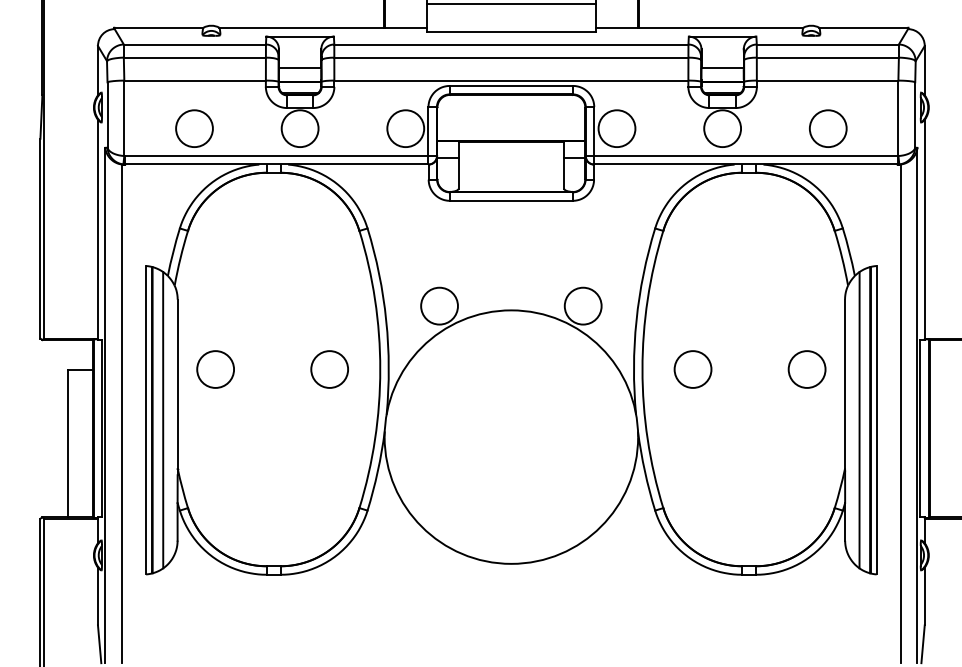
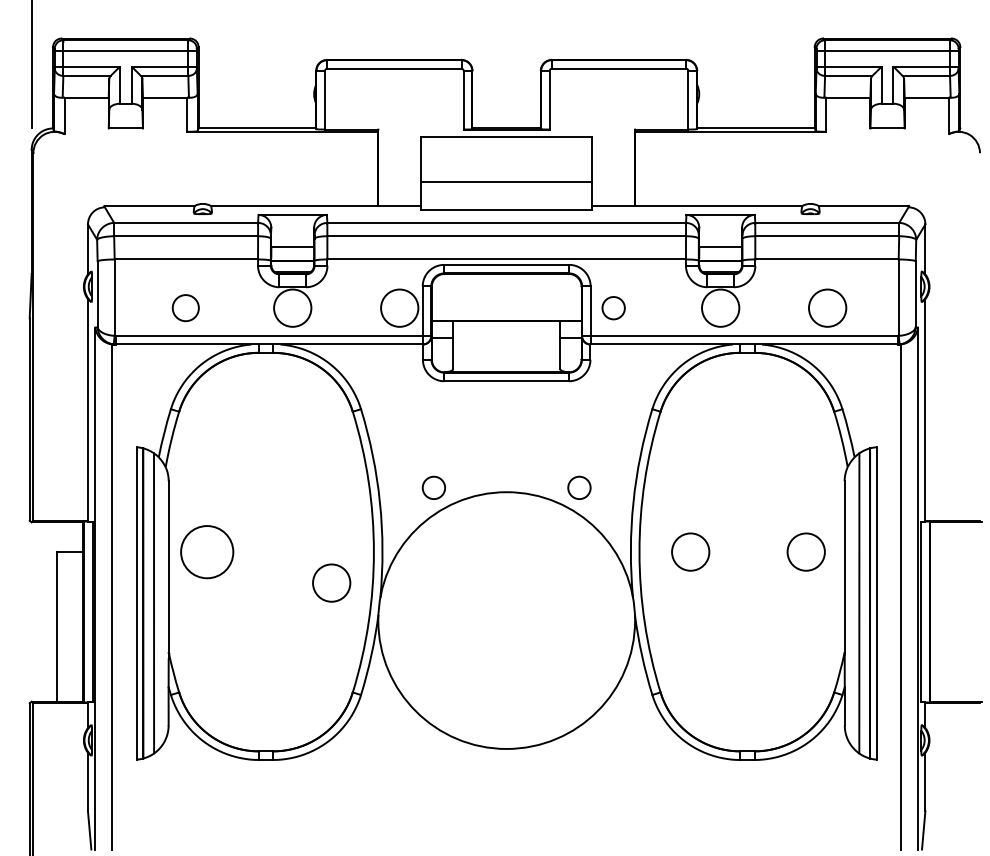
circle: (194, 128) -> (185, 307), size x0.7
circle: (616, 128) -> (613, 307), size x0.6
circle: (439, 305) -> (433, 487), size x0.6
circle: (583, 305) -> (579, 487), size x0.6
circle: (214, 368) -> (206, 551), size x1.4
circle: (329, 368) -> (331, 582), moved

